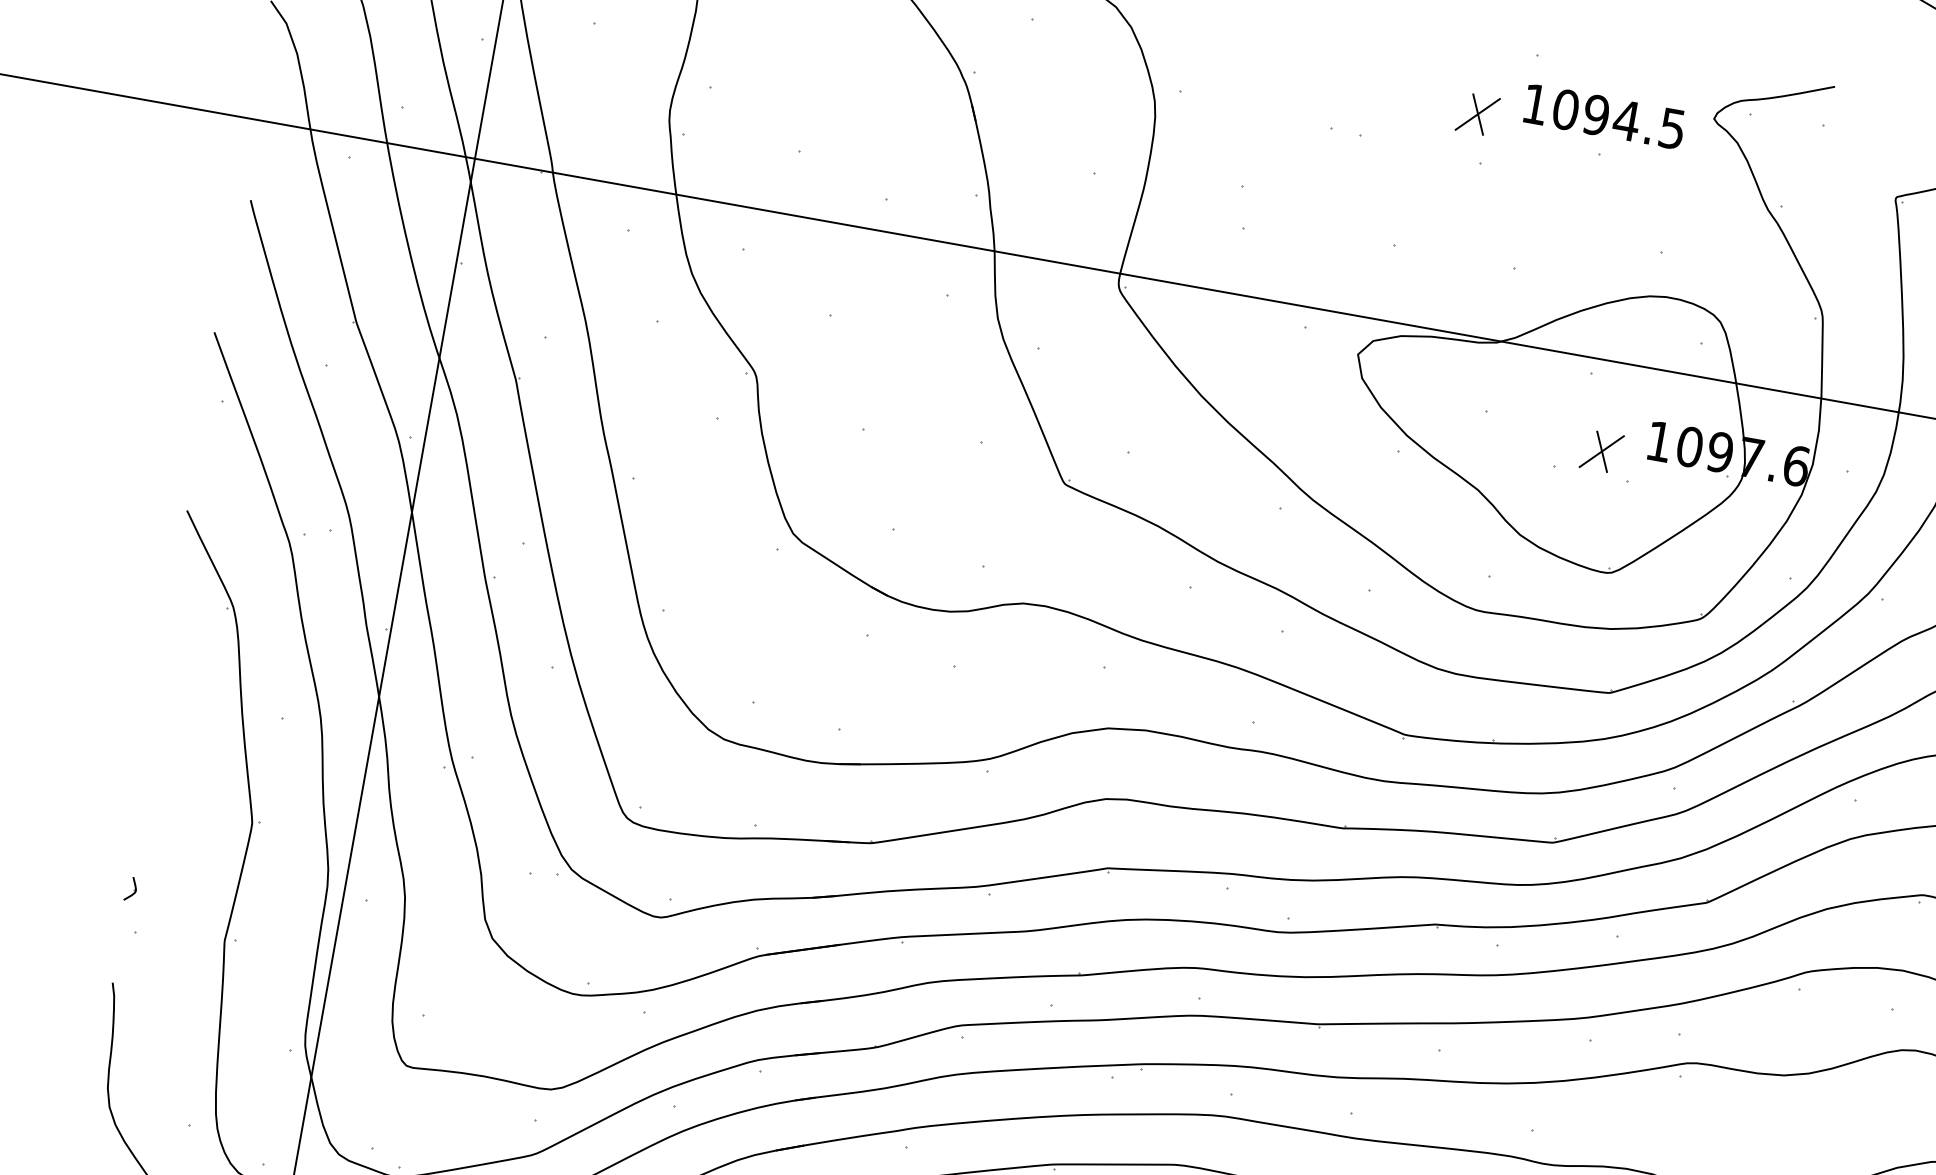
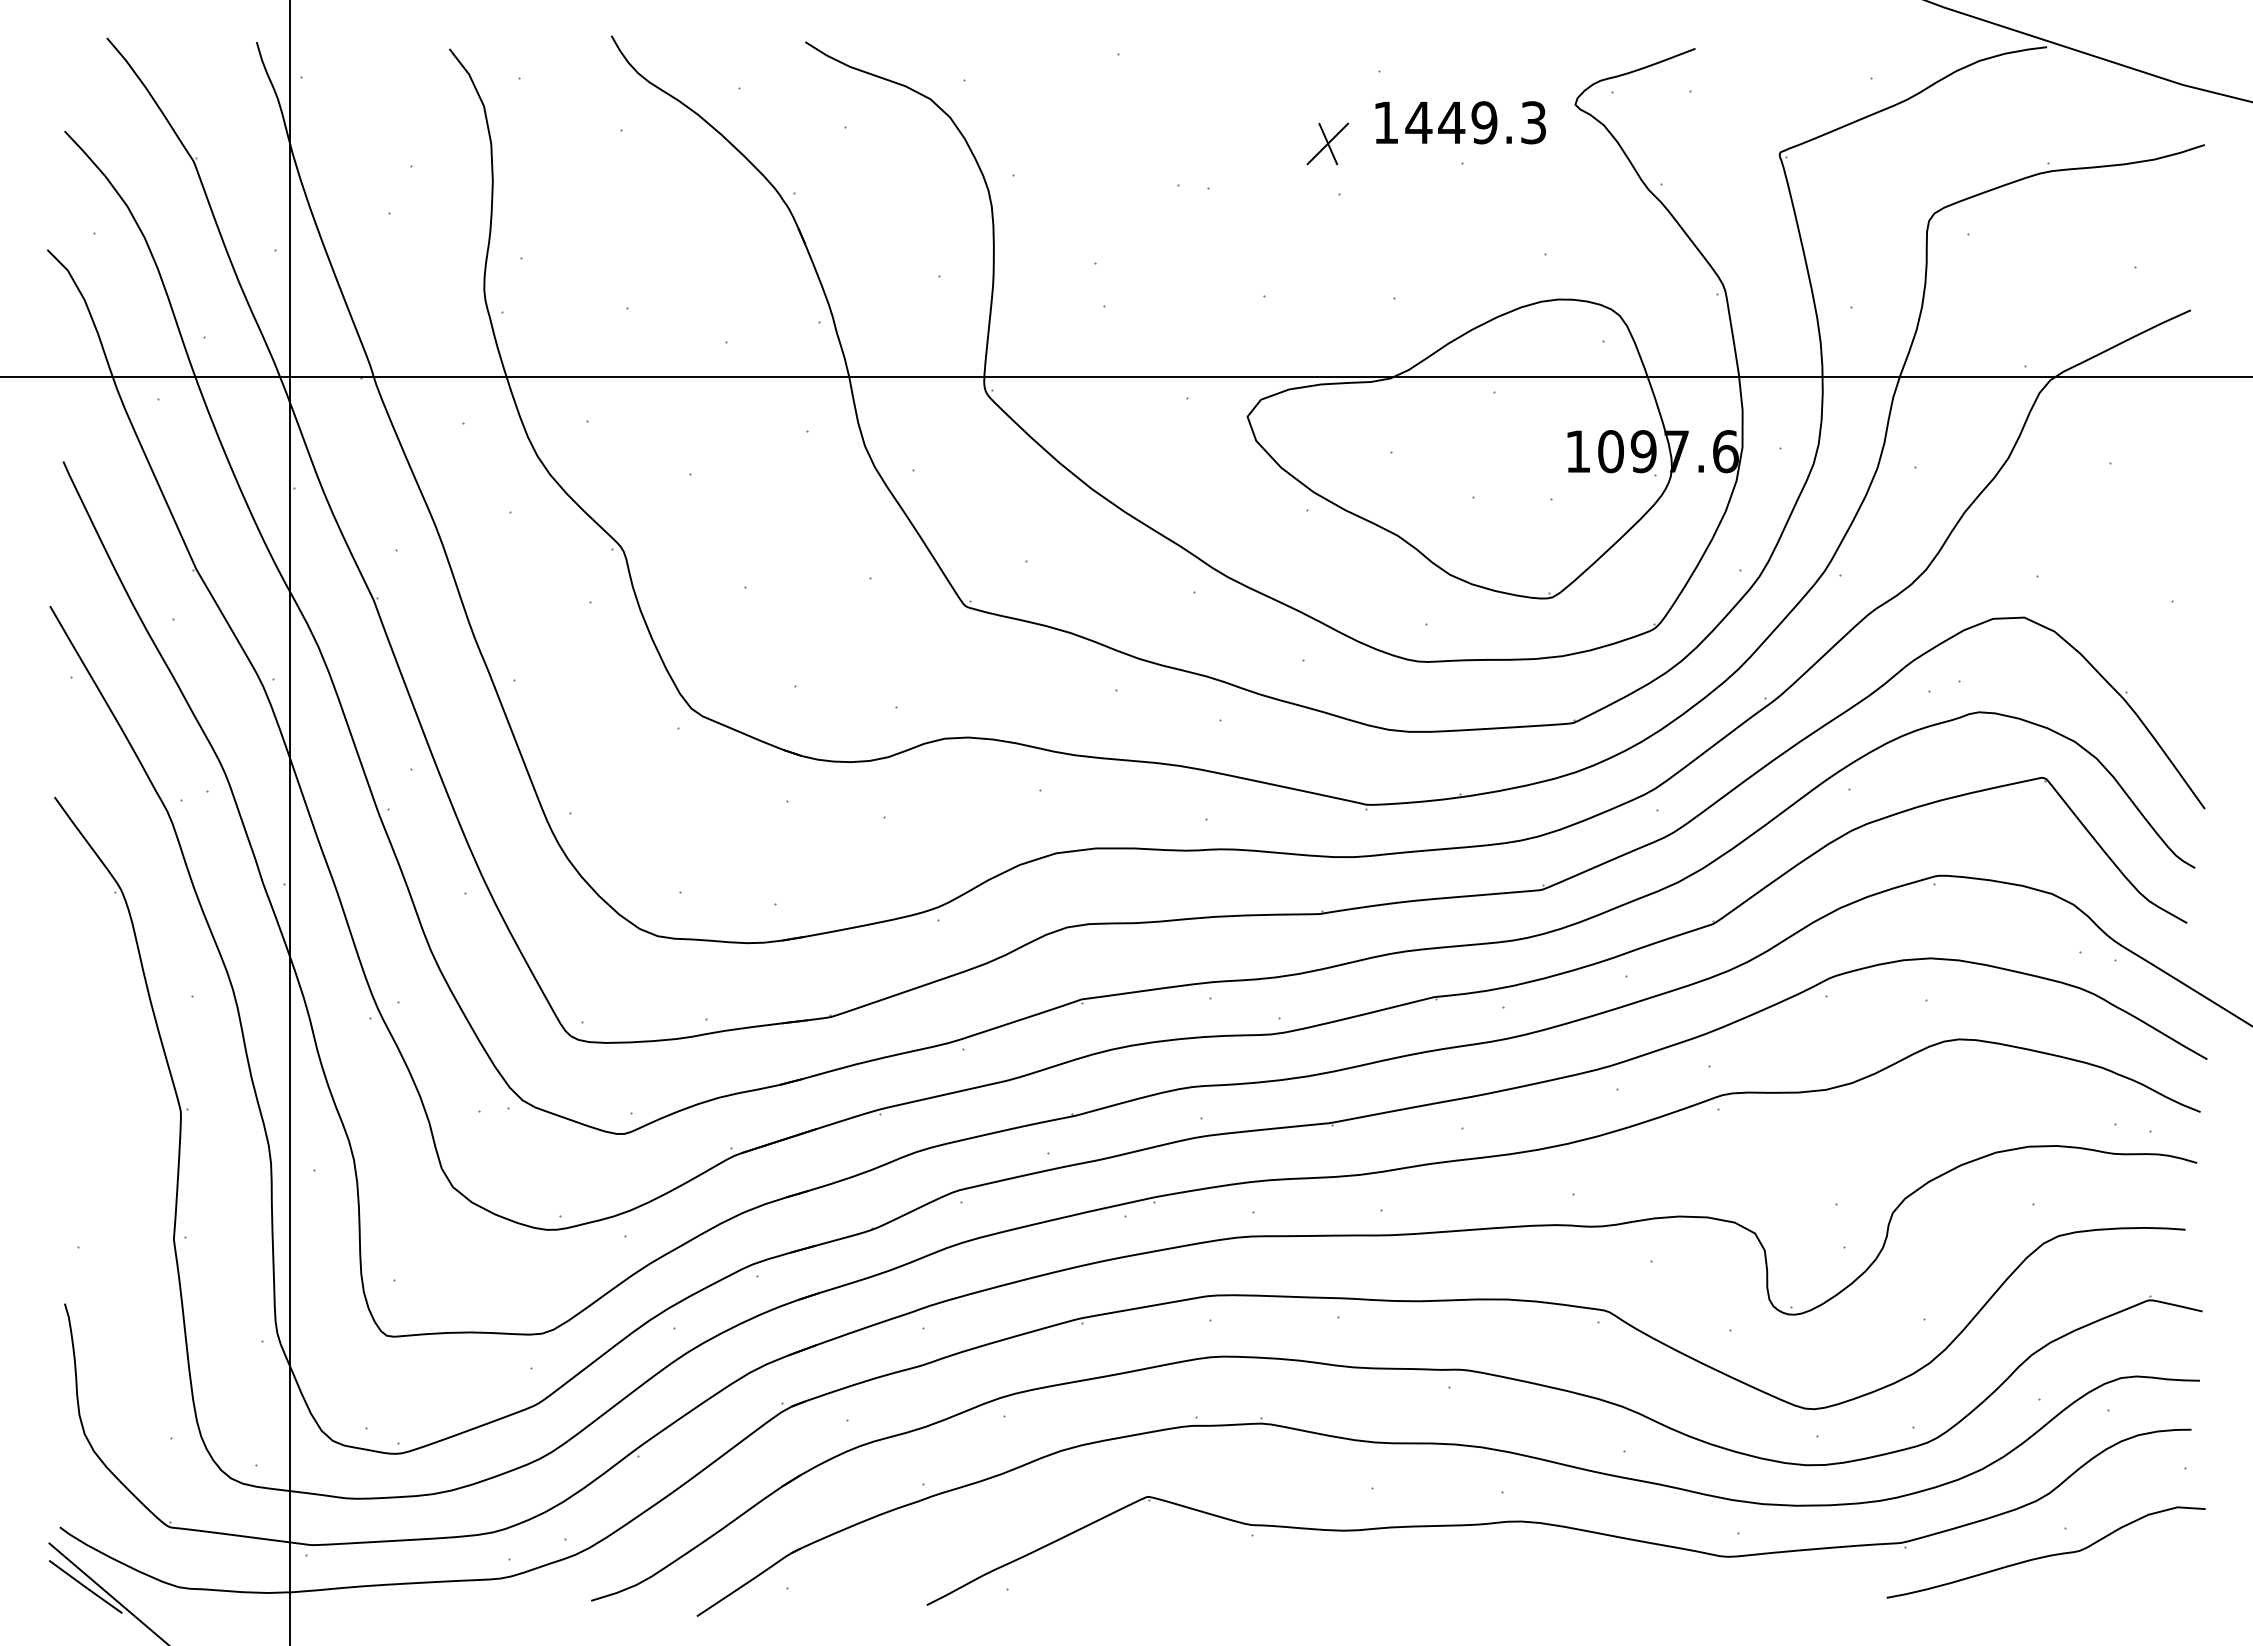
text: (1618, 118) -> (1475, 122), 1094.5 -> 1449.3
part: (1601, 451) -> (1519, 472), removed
part: (130, 888) -> (66, 1202), removed

